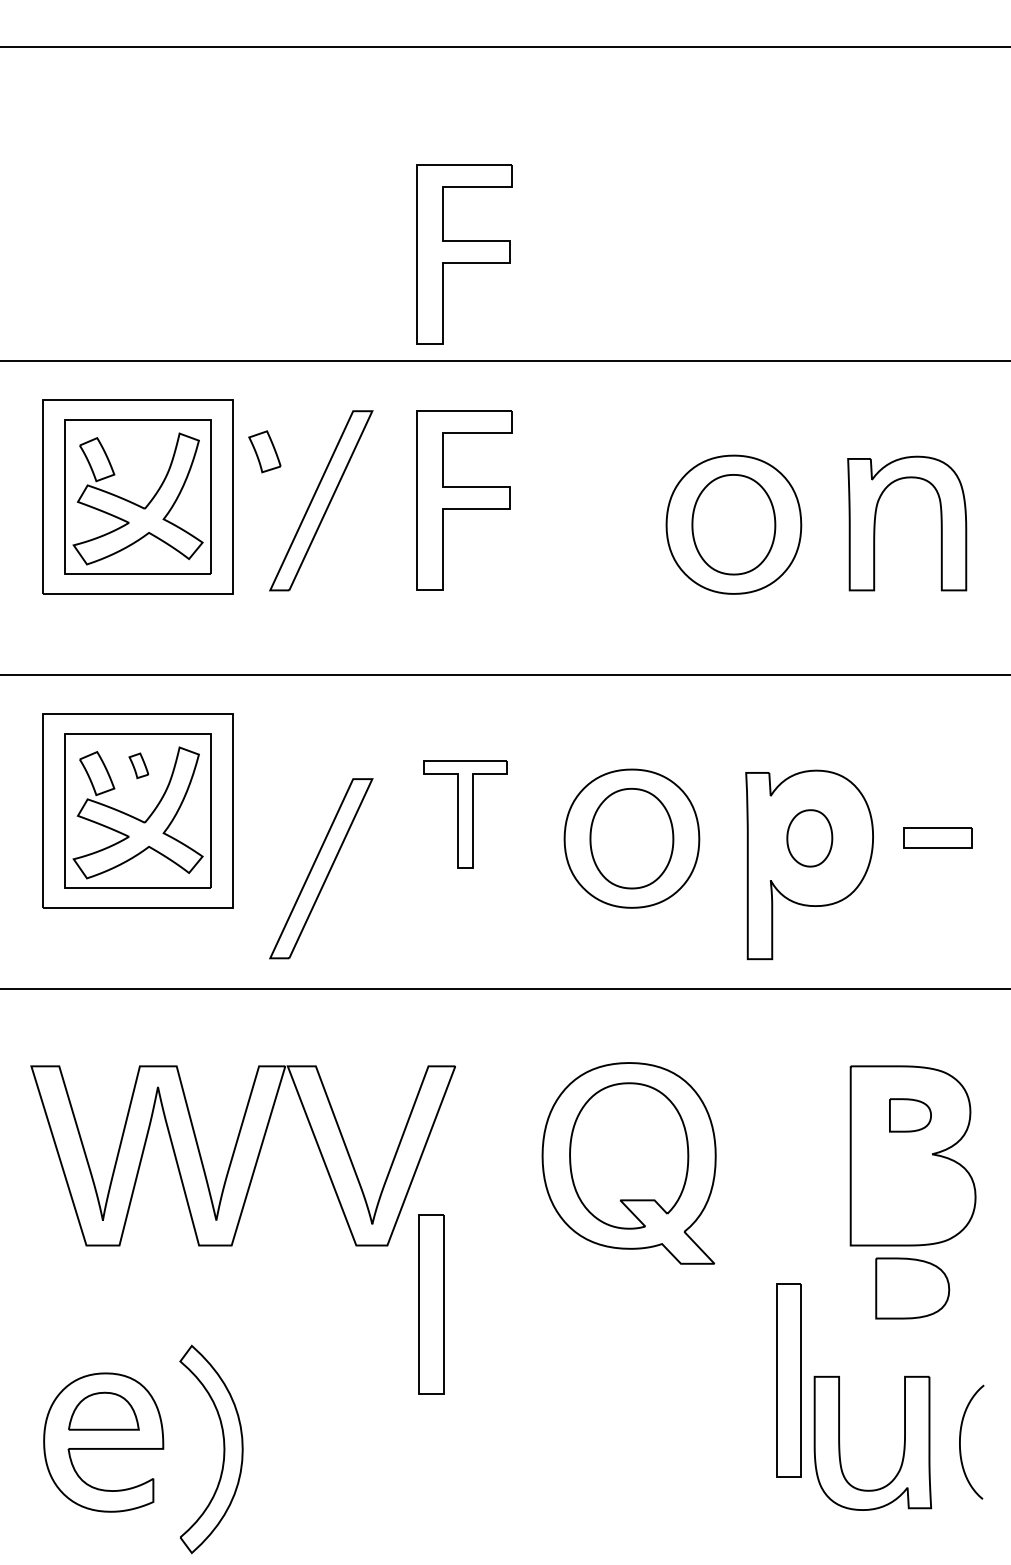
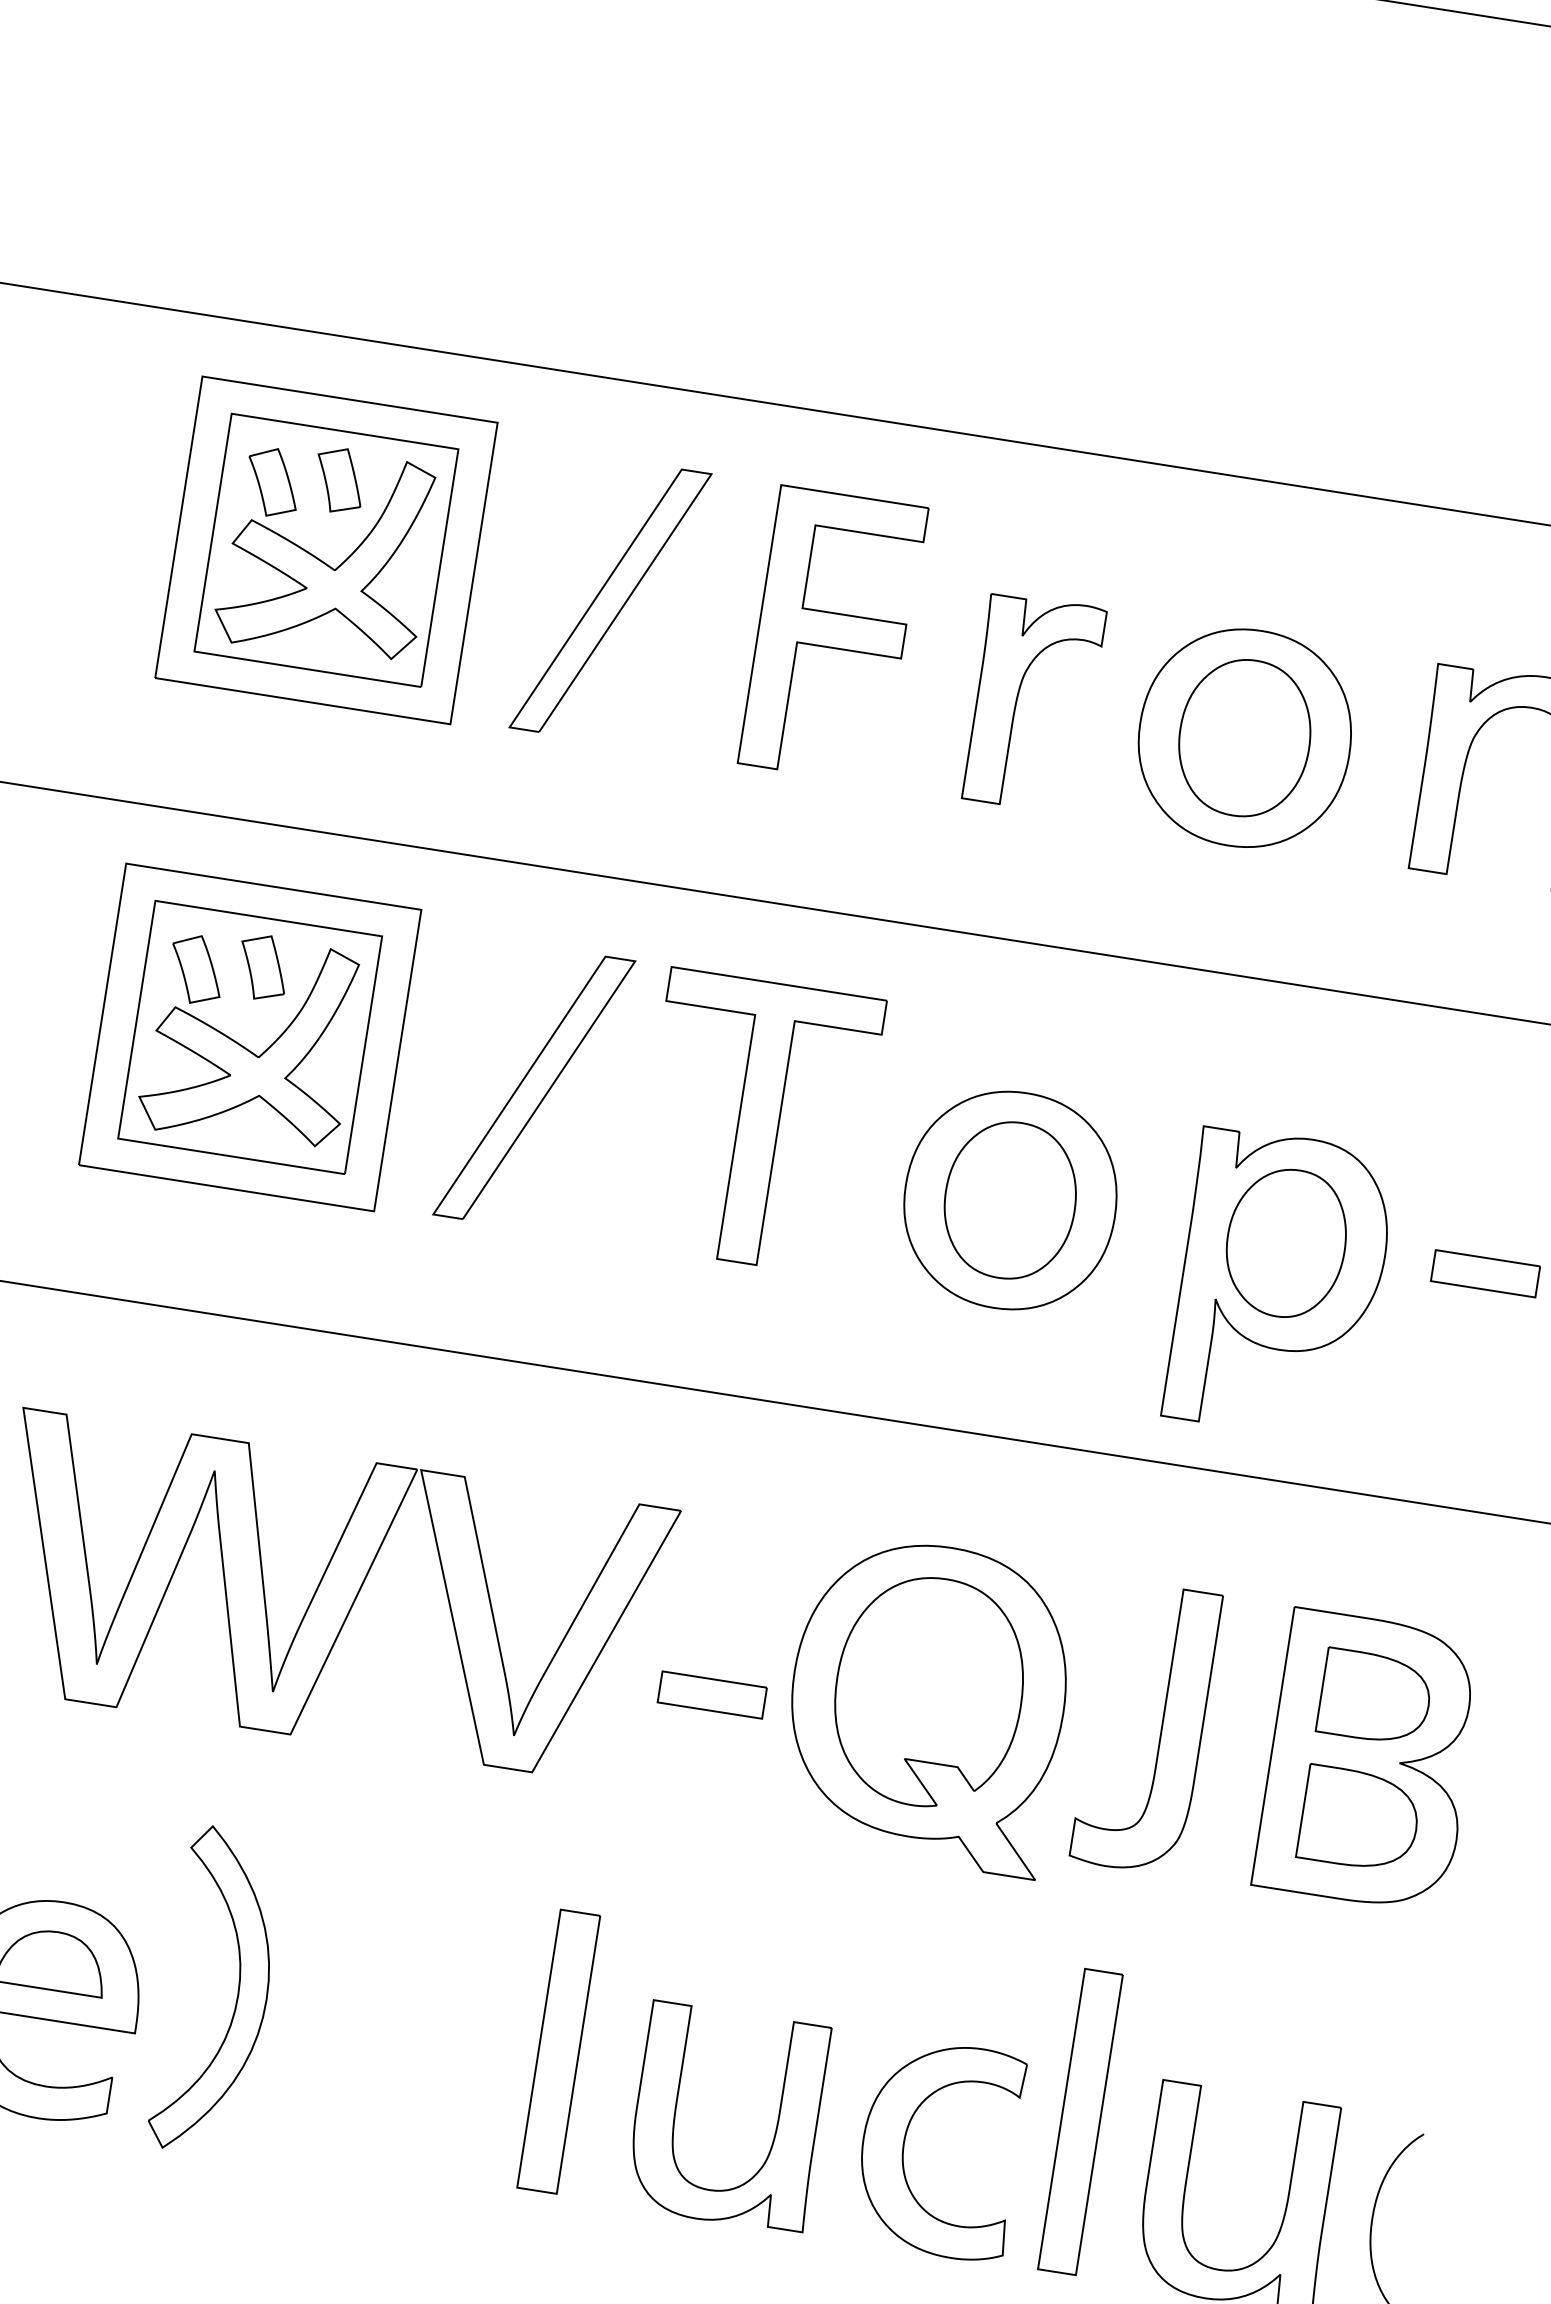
part: (464, 254) -> (892, 253), removed
part: (264, 451) -> (338, 479), moved
part: (587, 523) -> (1018, 700), added
part: (138, 765) -> (262, 967), size x1.67
part: (465, 814) -> (758, 1122), size x1.67
part: (809, 838) -> (1285, 1243), size x1.67
part: (321, 868) -> (534, 1087), moved
part: (910, 1115) -> (1375, 1697), size x1.67
part: (778, 1156) -> (1160, 1729), added
part: (492, 1178) -> (711, 1693), added
part: (912, 1288) -> (1359, 1819), moved
part: (431, 1304) -> (558, 2051), moved
part: (788, 1380) -> (1080, 2121), moved
part: (575, 1442) -> (776, 2123), added
part: (658, 1442) -> (904, 2143), added
part: (223, 1449) -> (236, 1994), moved

